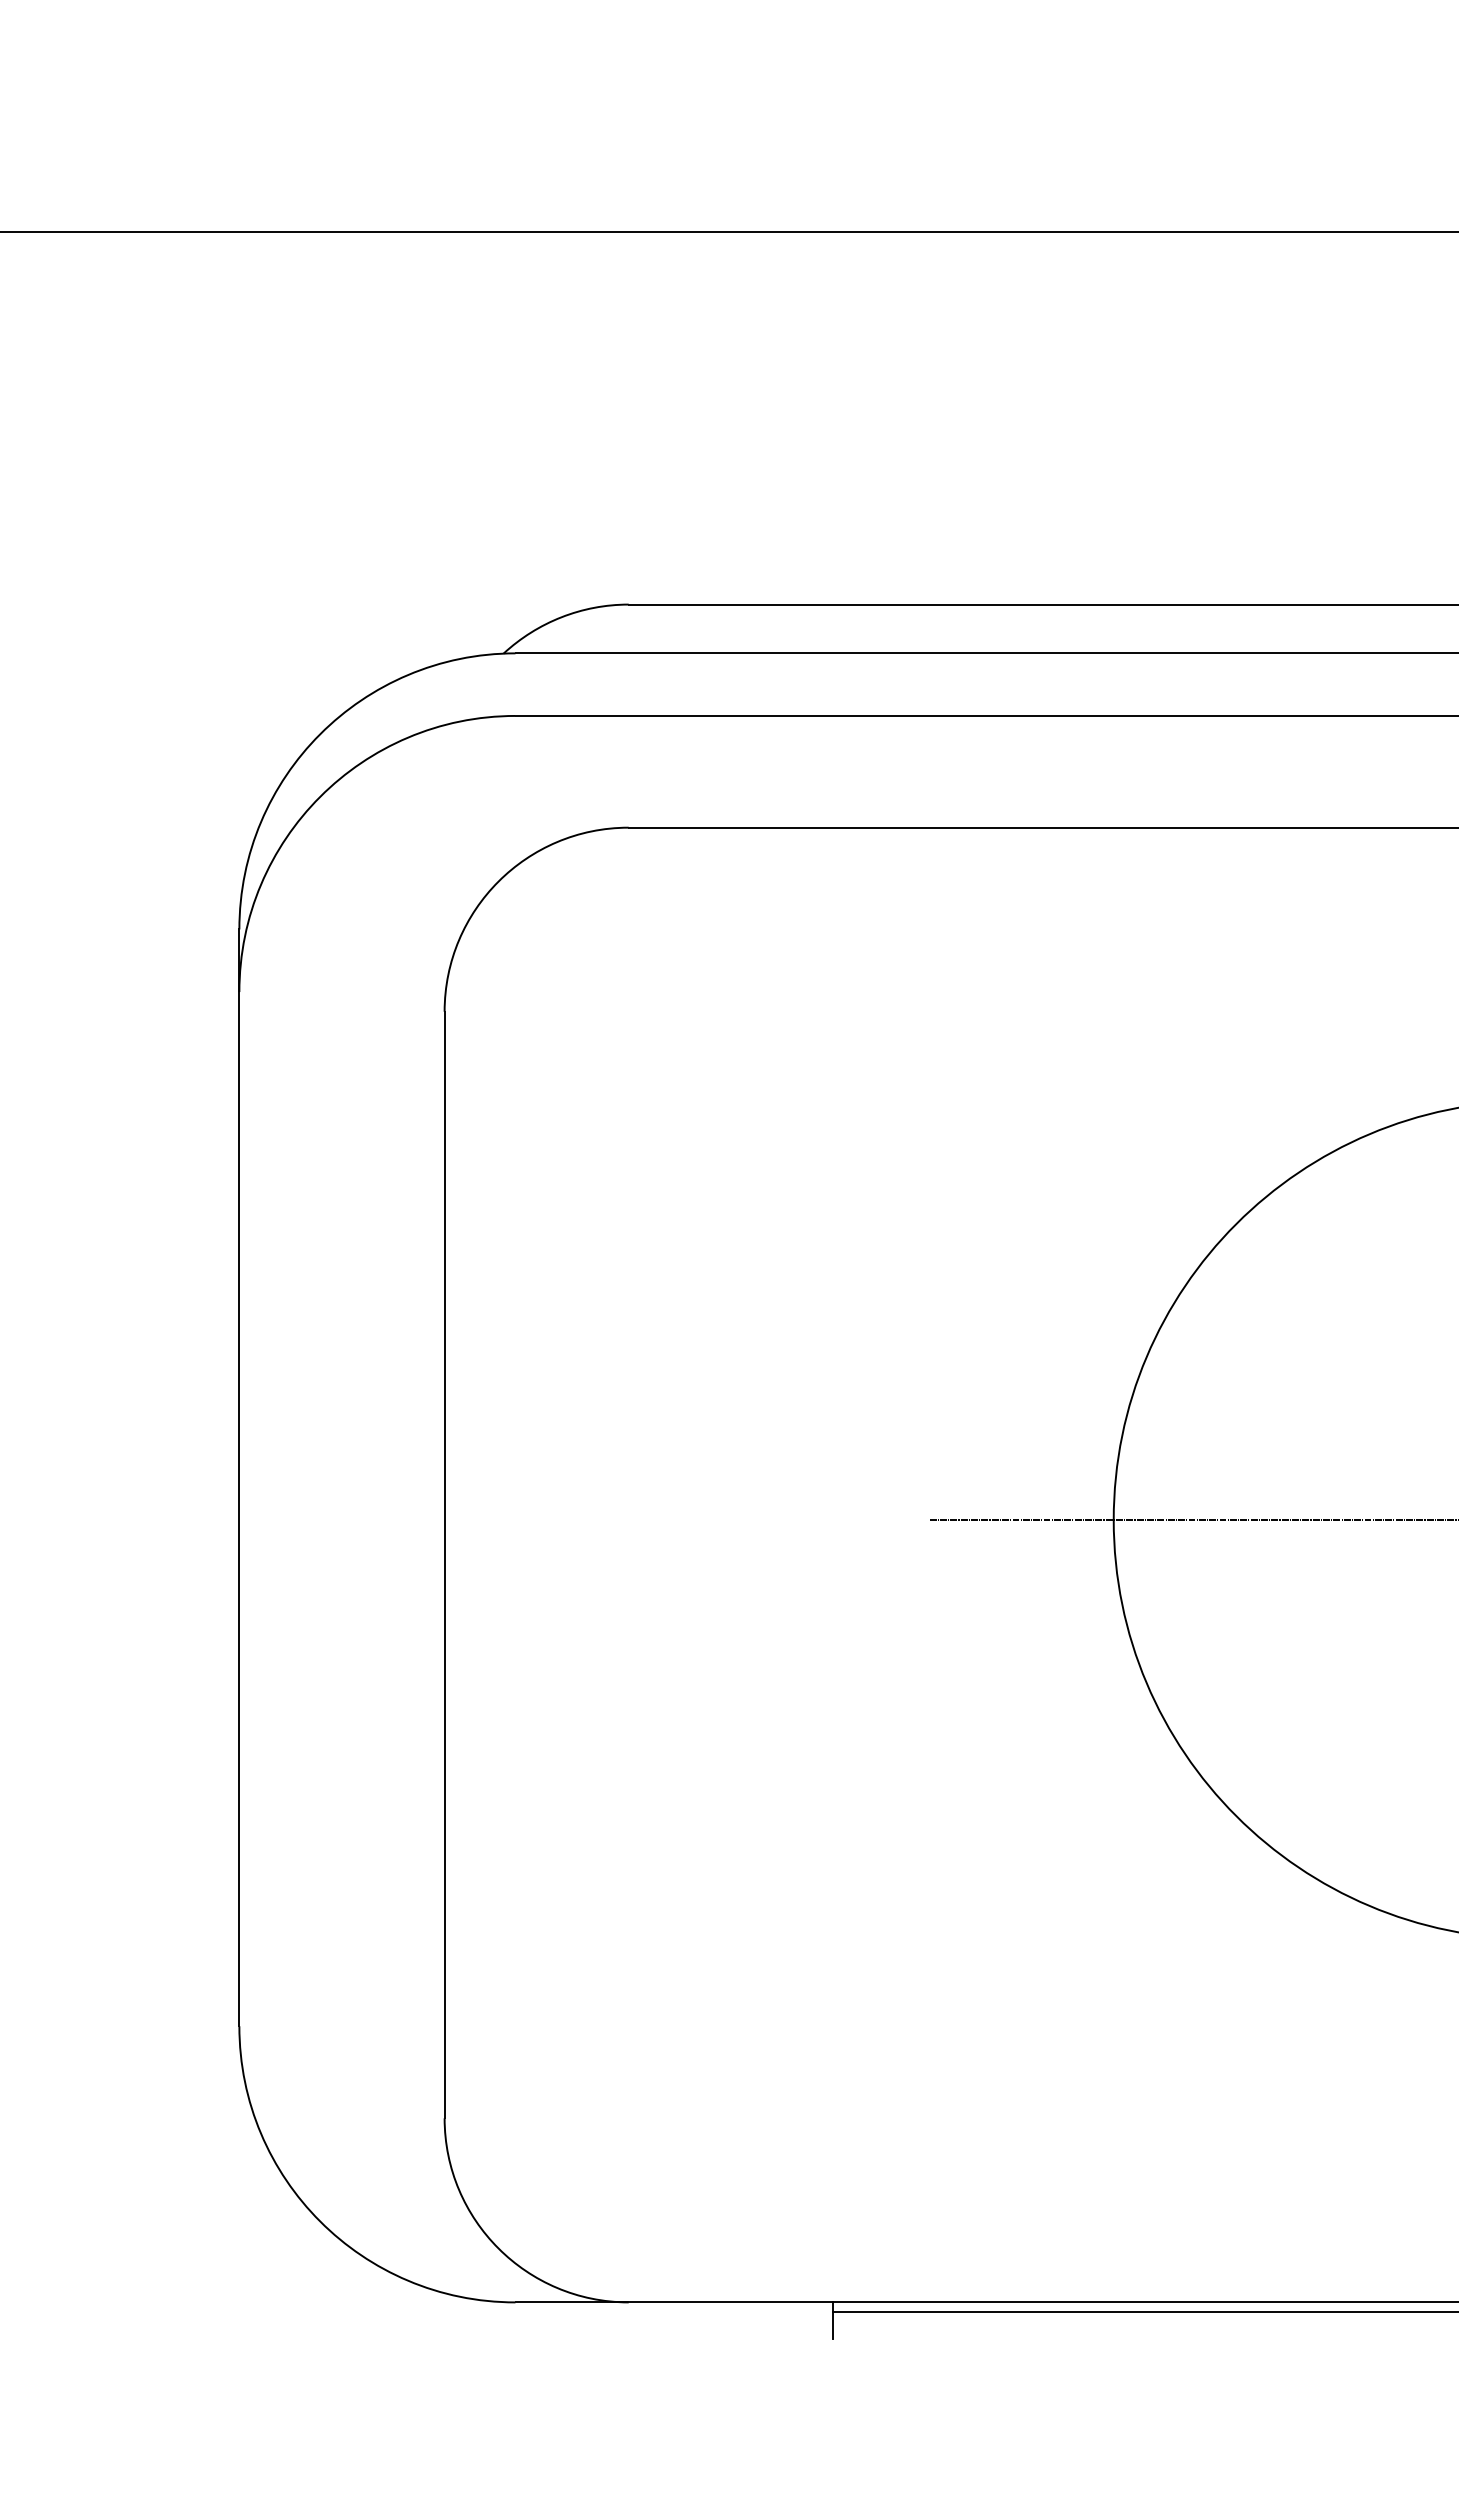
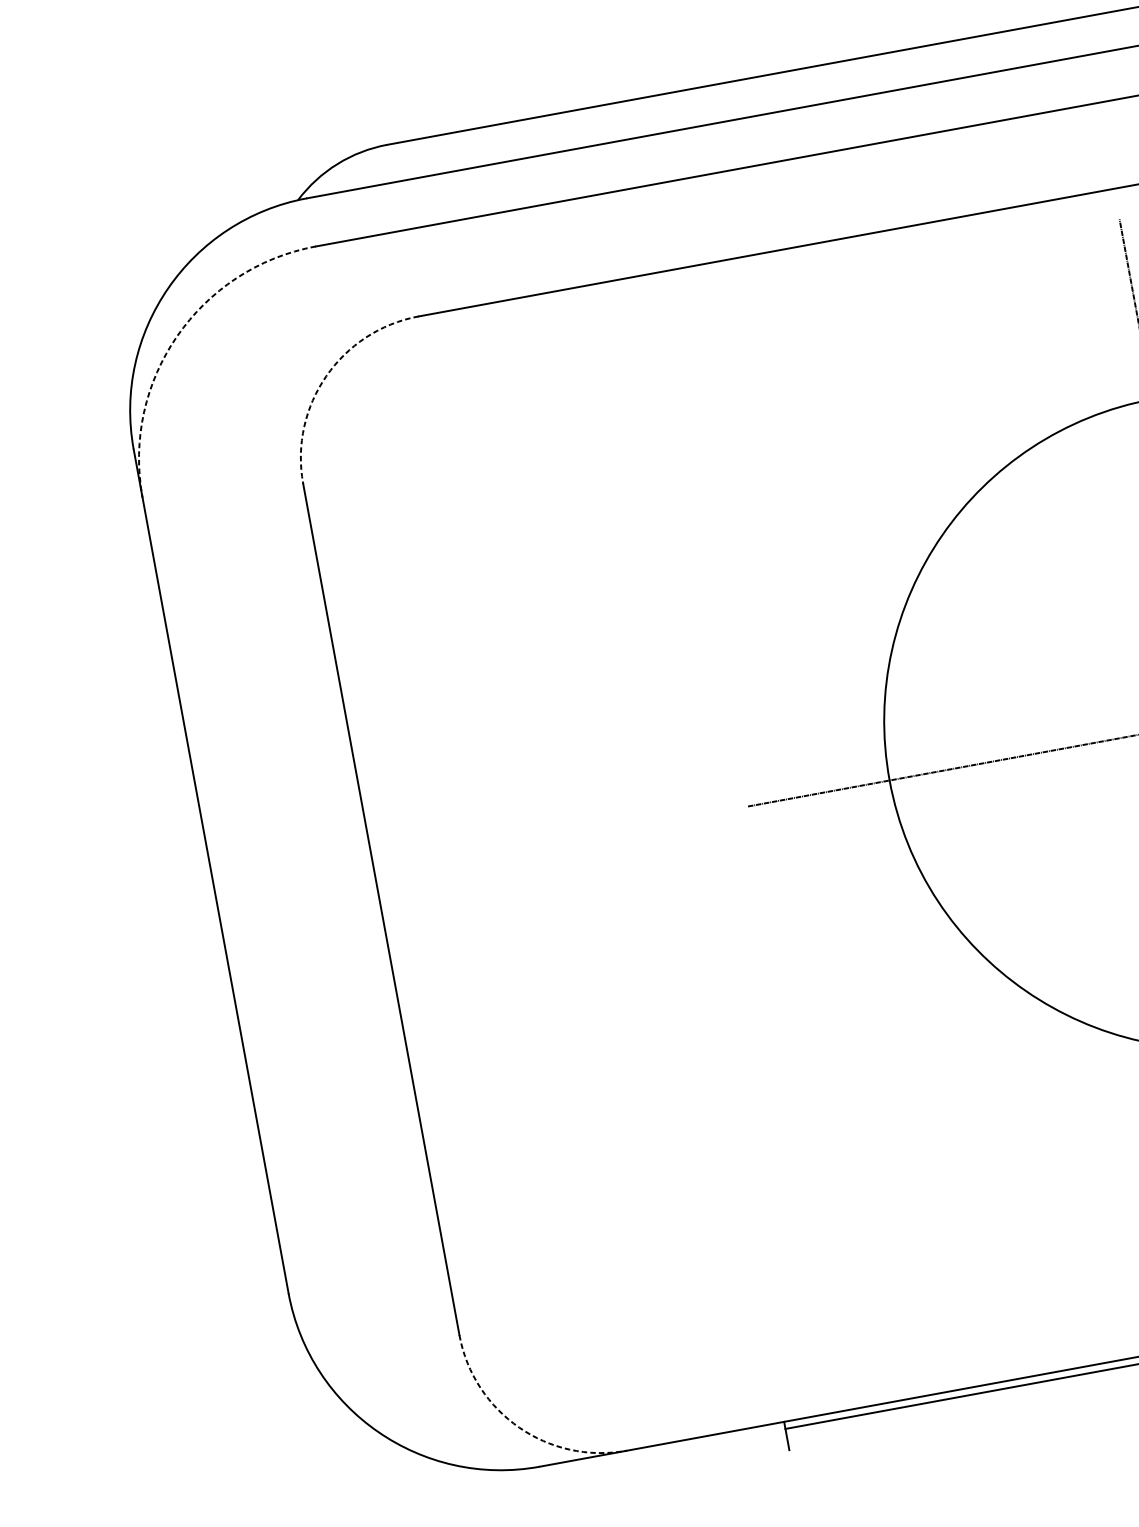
arc: (320, 796) -> (177, 335), solid -> dashed
arc: (498, 881) -> (326, 376), solid -> dashed
arc: (498, 2248) -> (519, 1427), solid -> dashed

